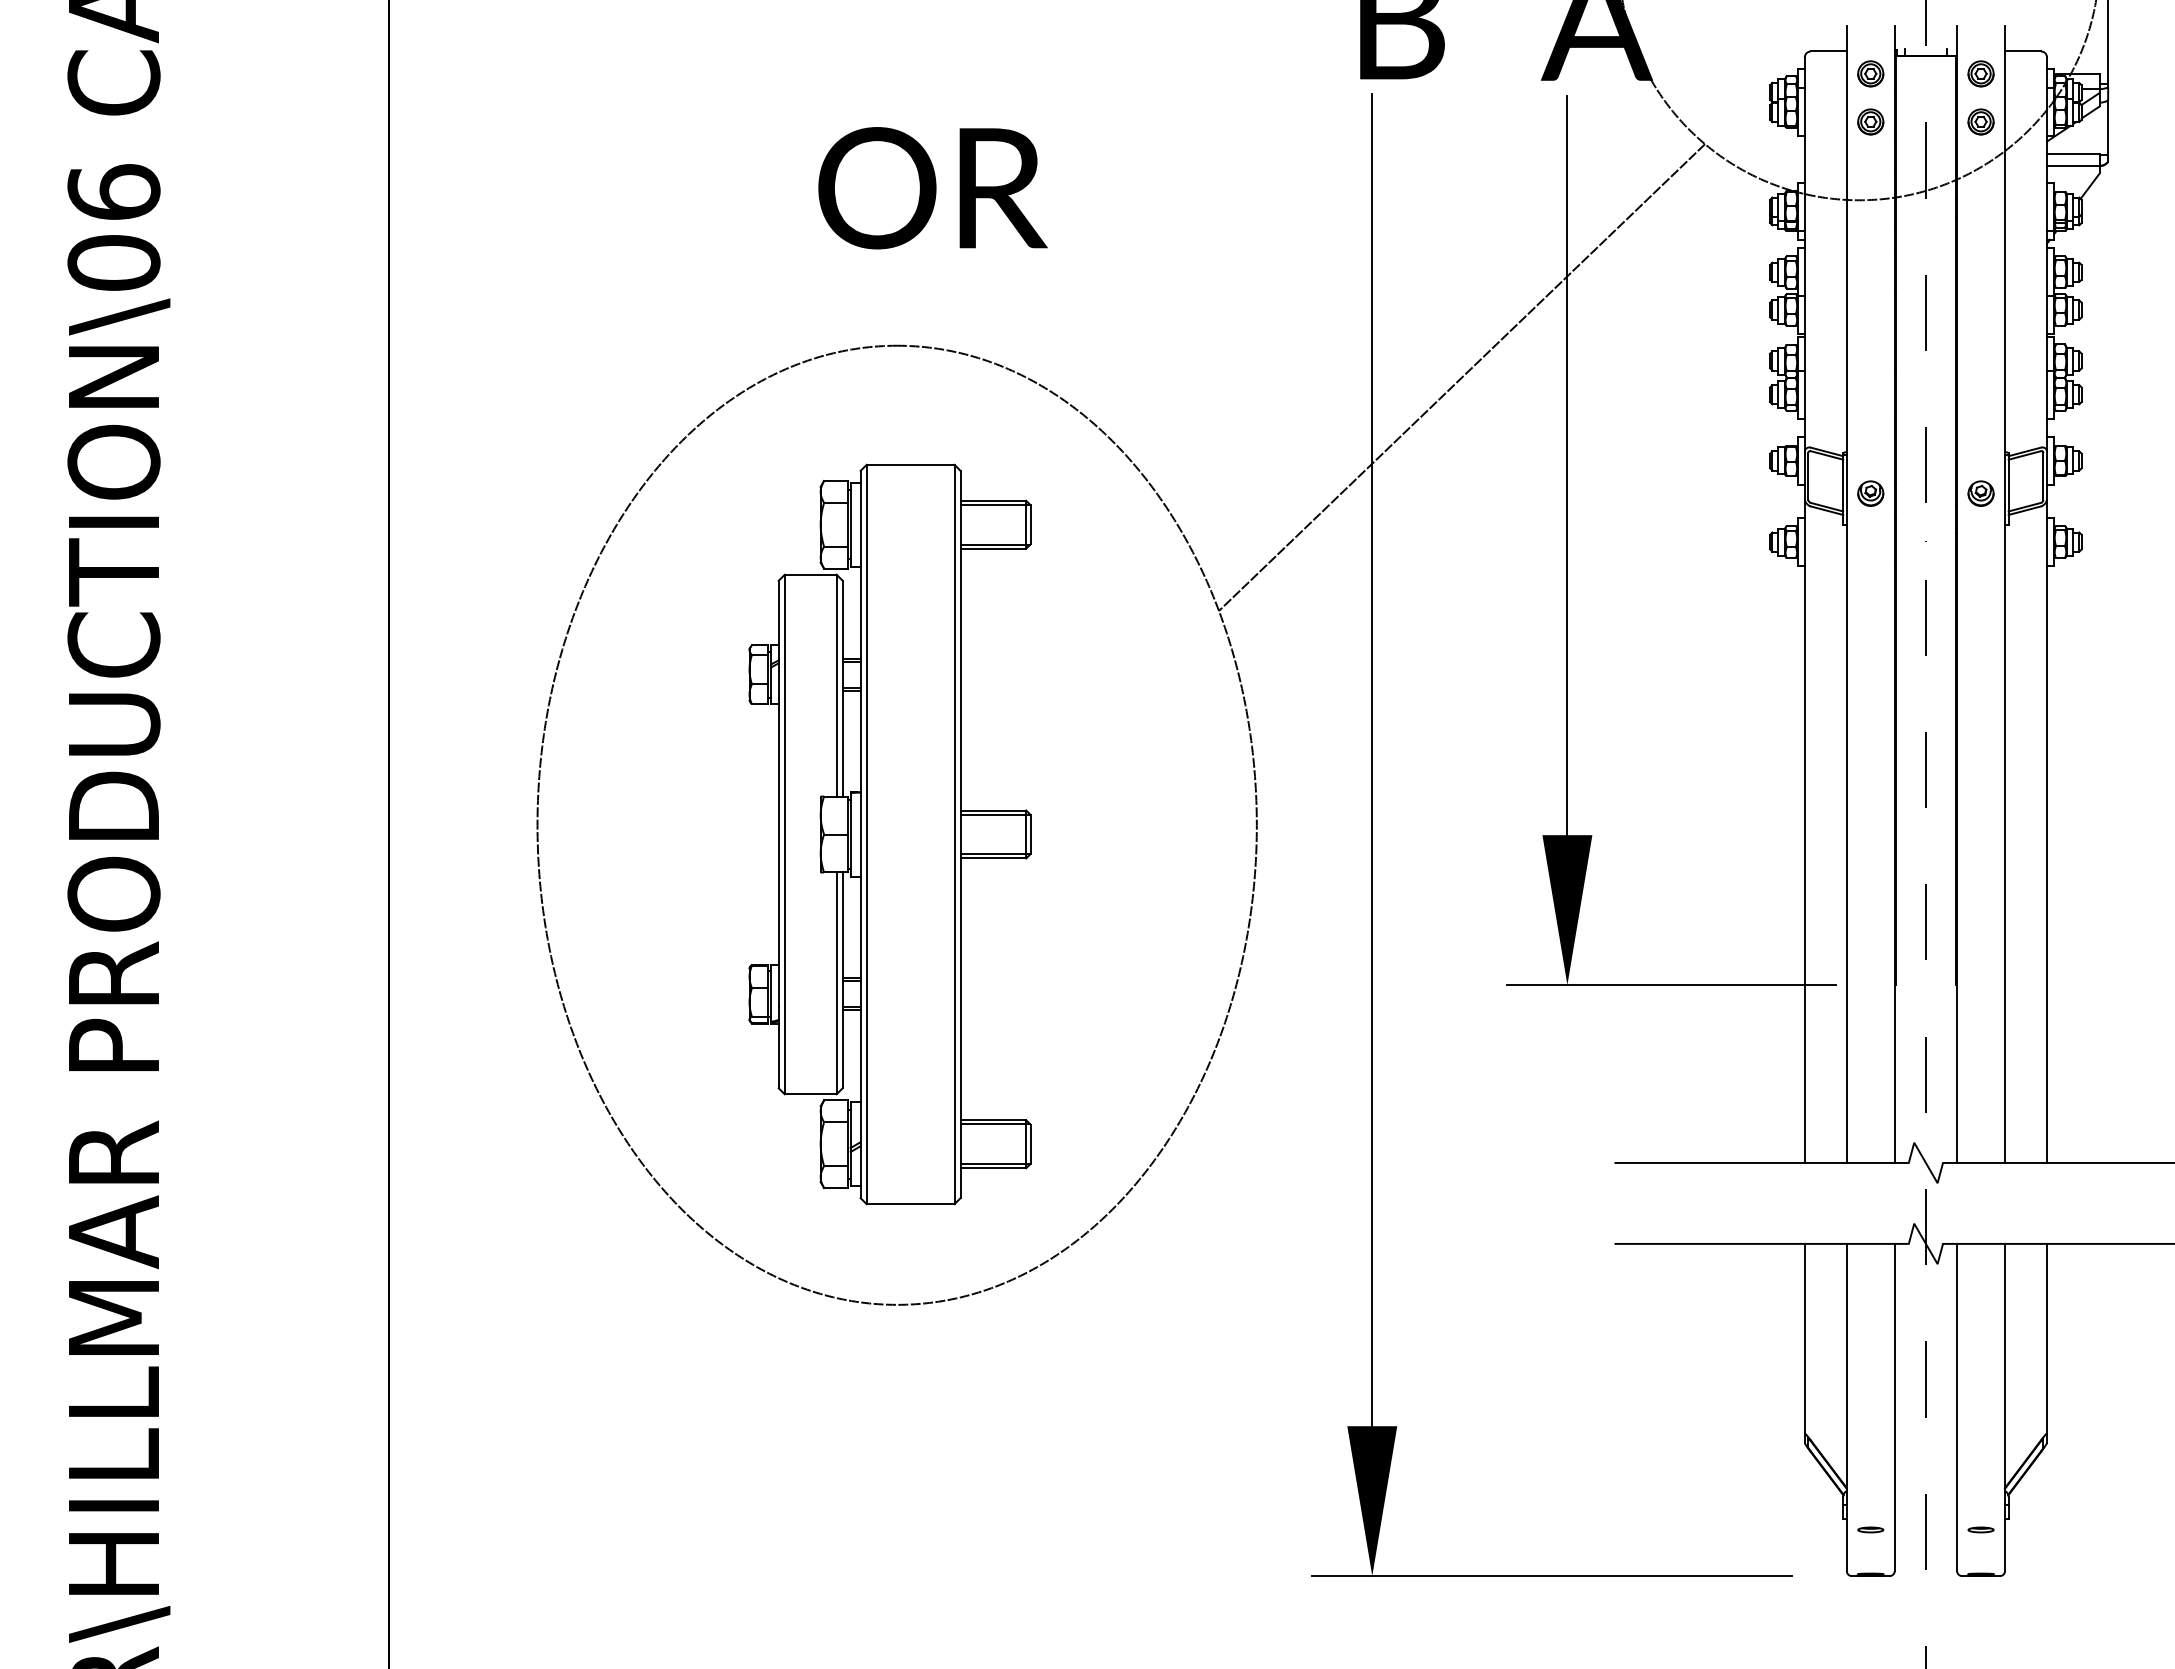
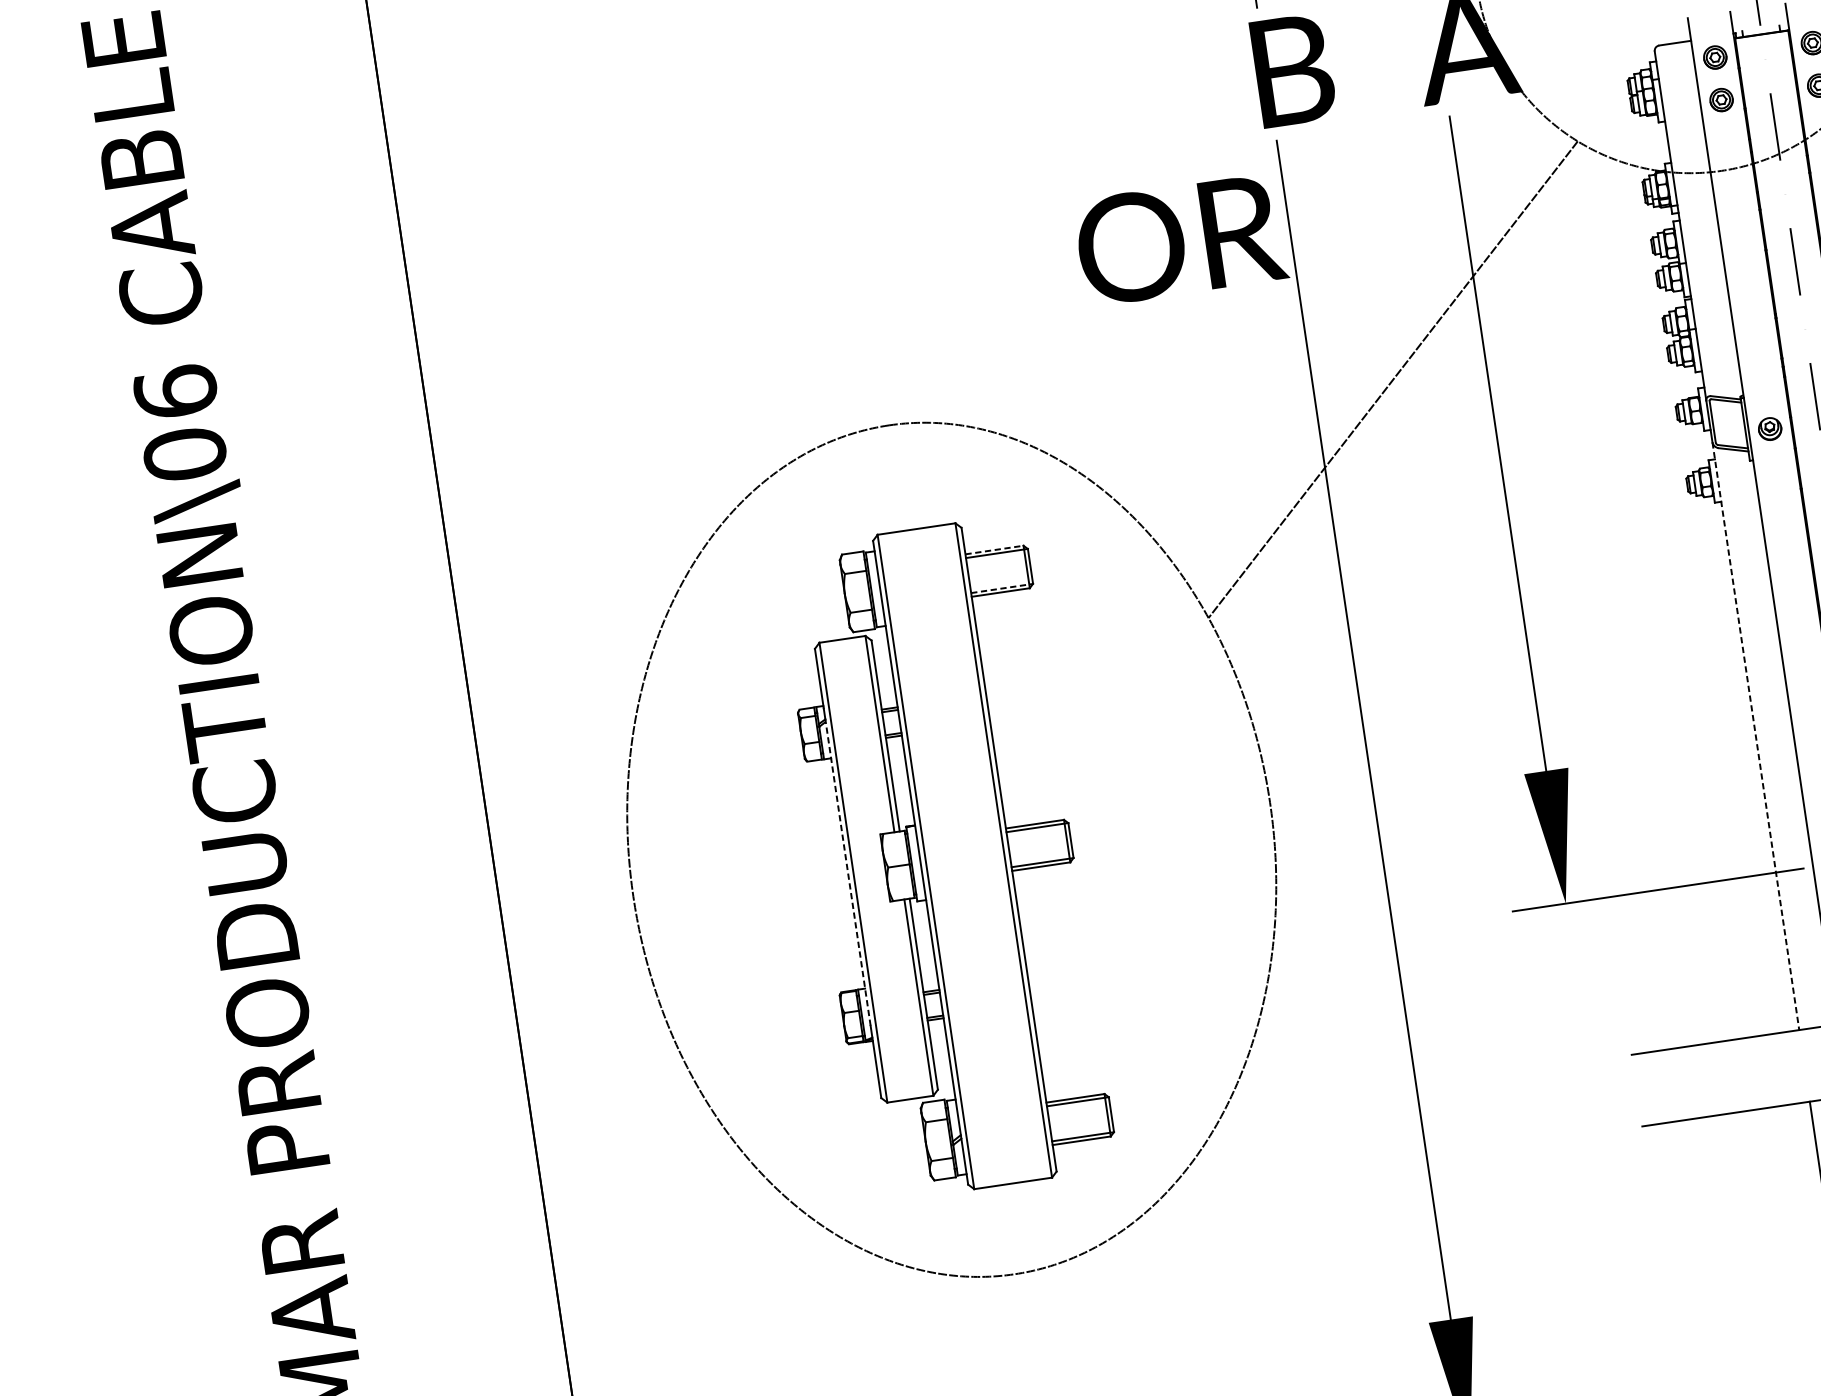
text: (932, 188) -> (1180, 240), moved
line: (993, 500) -> (994, 549), solid -> dashed
line: (995, 544) -> (1002, 588), solid -> dashed
line: (1804, 830) -> (1755, 735), solid -> dashed
line: (778, 833) -> (847, 872), solid -> dashed

